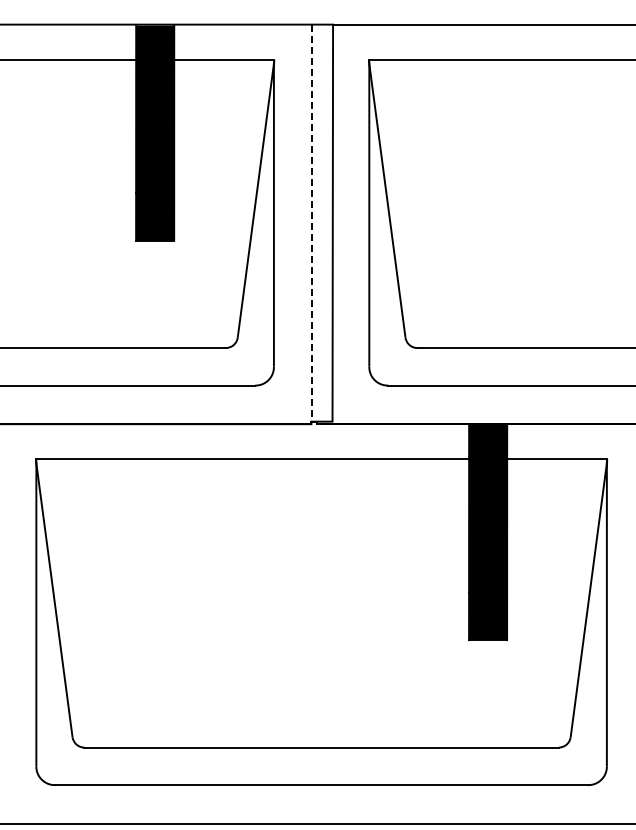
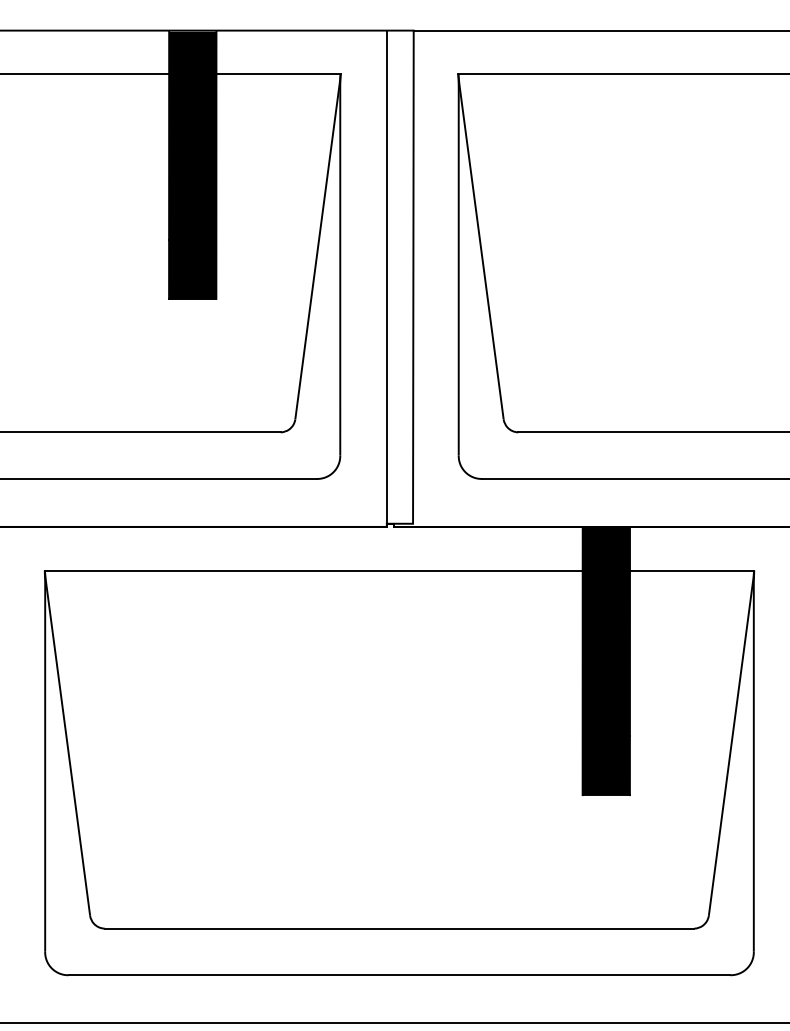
line: (311, 223) -> (386, 277), dashed -> solid

